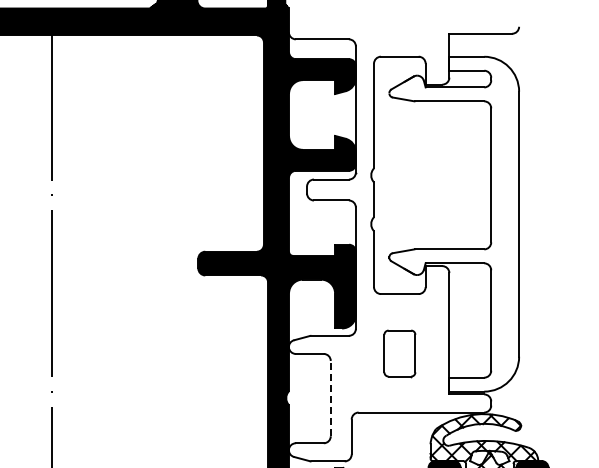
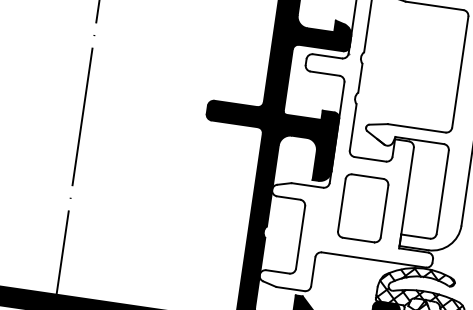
part: (399, 353) -> (362, 208), size x1.67
line: (330, 398) -> (300, 237), dashed -> solid

